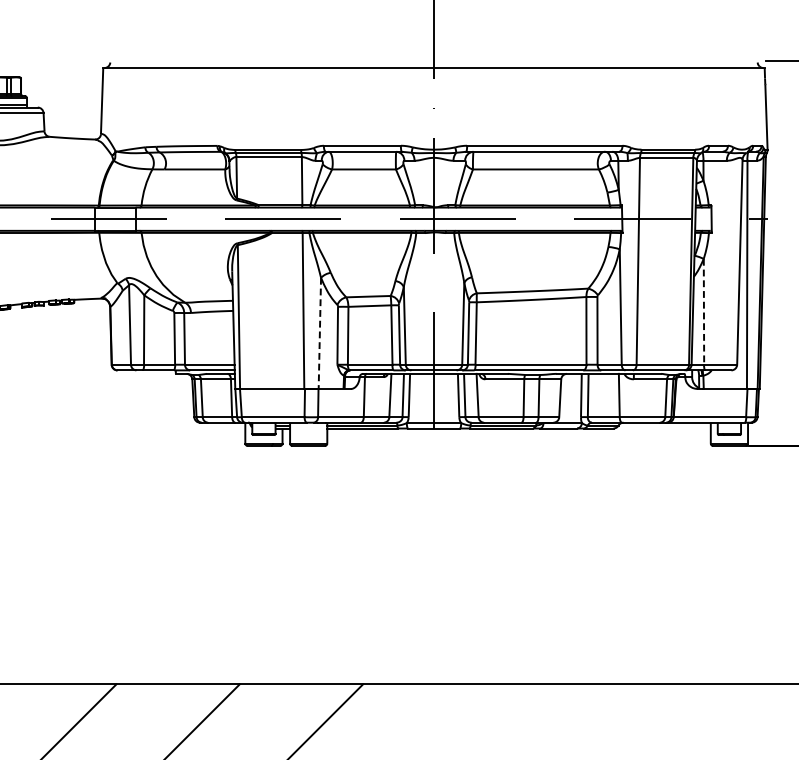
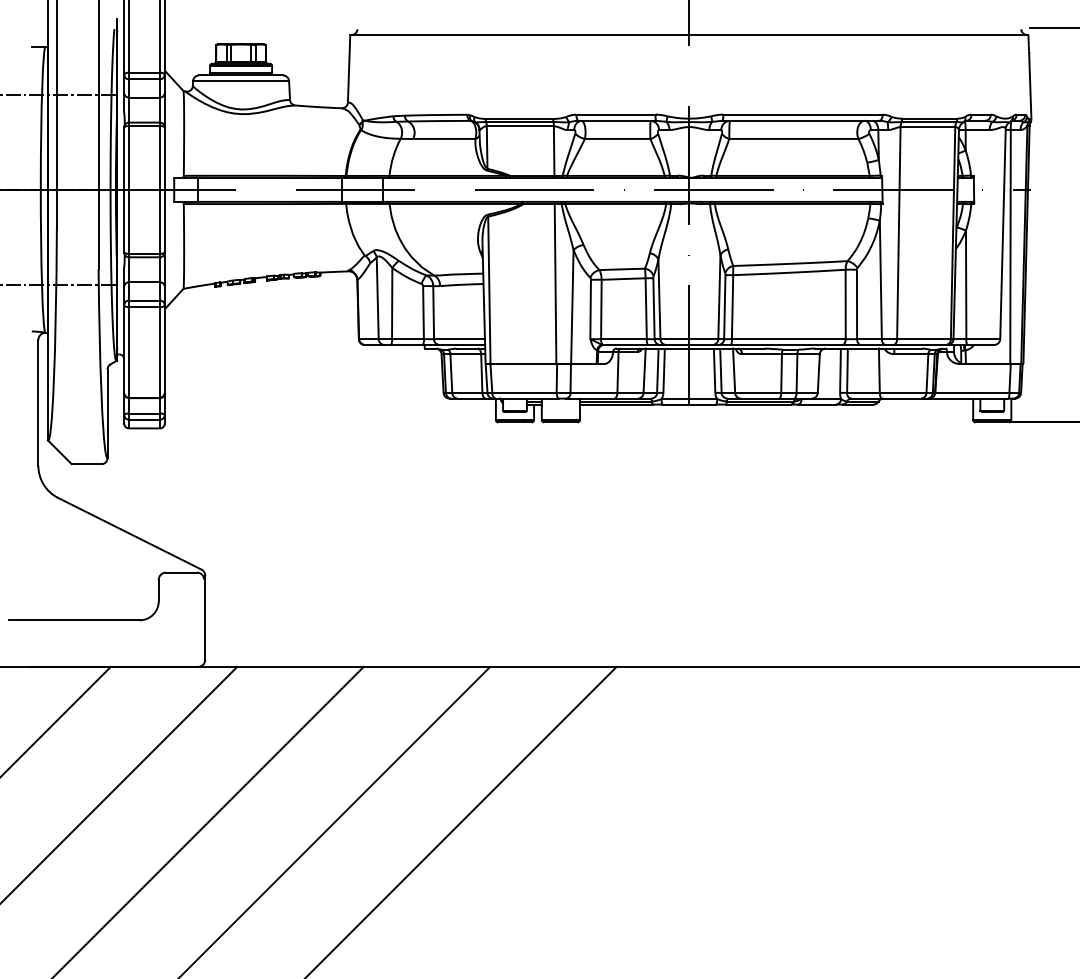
line: (704, 312) -> (966, 285), dashed -> solid
line: (320, 333) -> (572, 307), dashed -> solid

